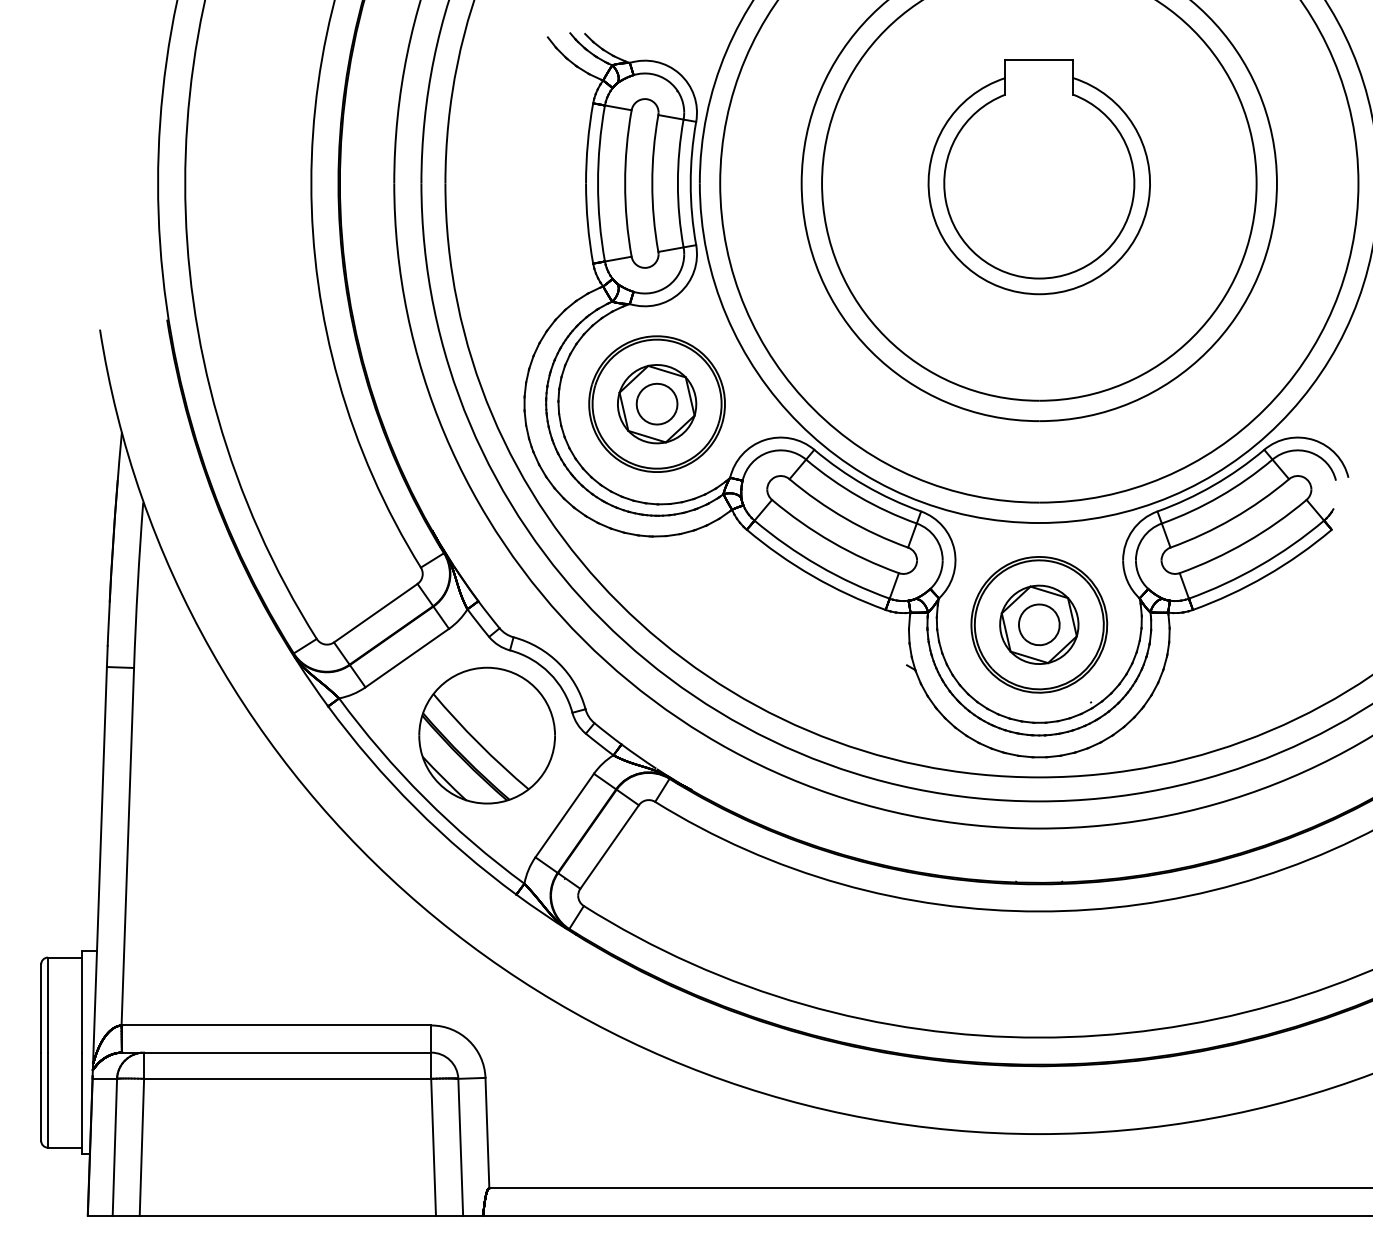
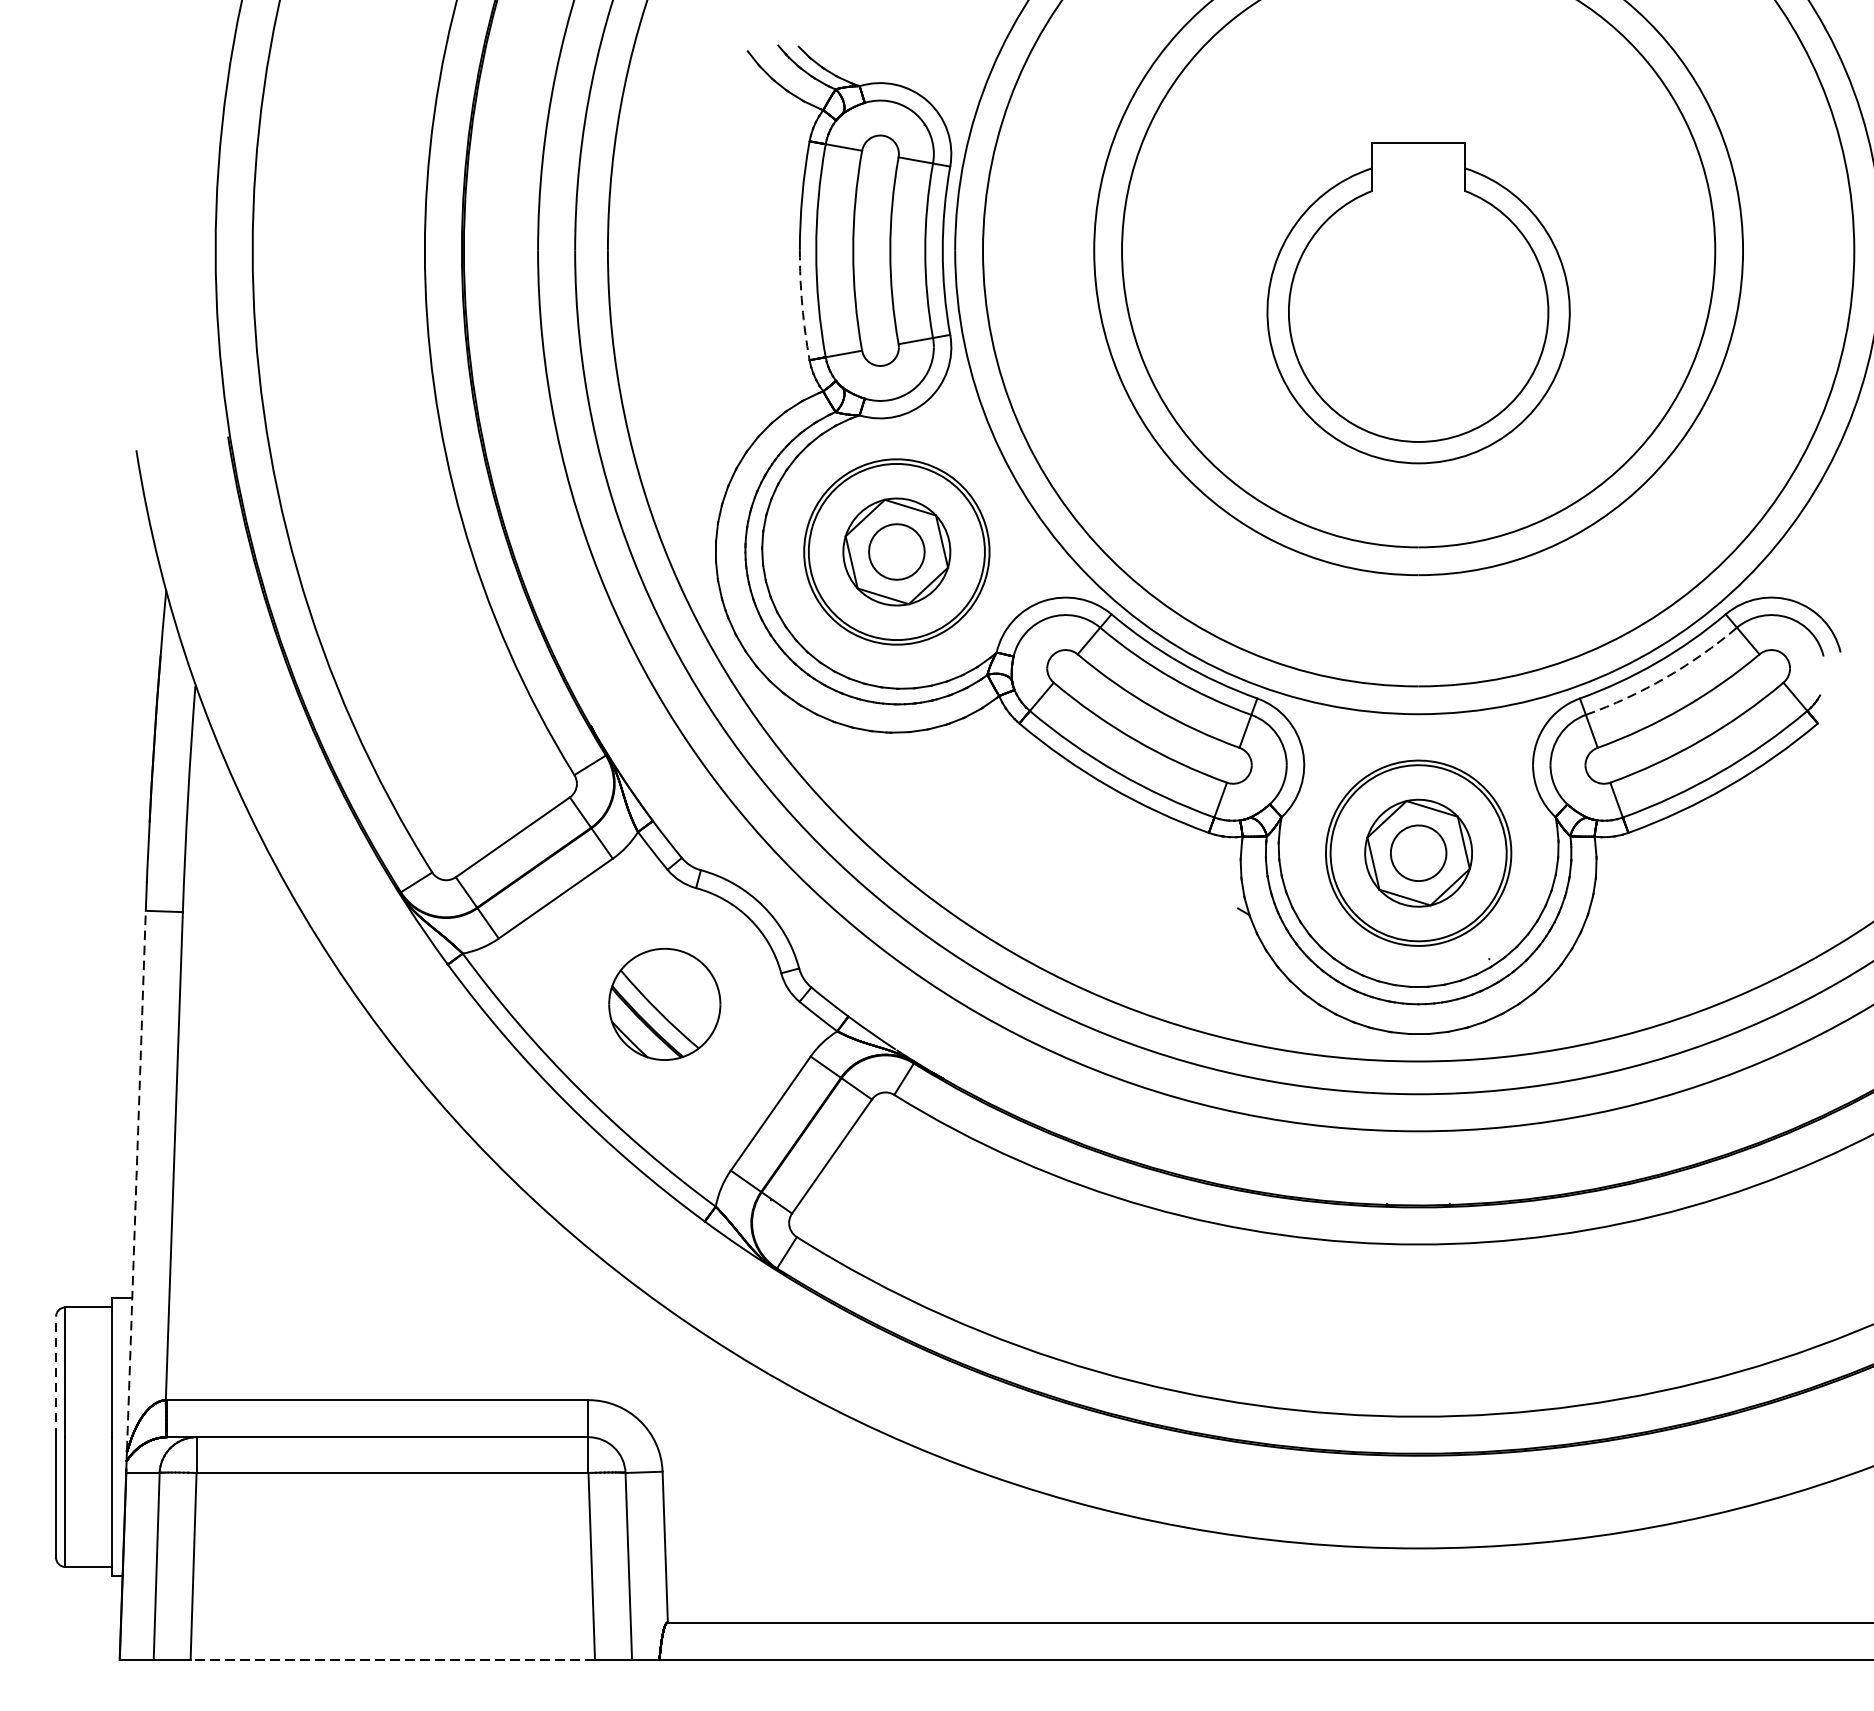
part: (1038, 177) -> (1417, 303), moved
arc: (587, 223) -> (801, 305), solid -> dashed
arc: (1220, 496) -> (1665, 678), solid -> dashed
part: (486, 735) -> (663, 1004), size x0.6
line: (100, 864) -> (137, 1180), solid -> dashed
line: (41, 1008) -> (56, 1376), solid -> dashed
line: (287, 1215) -> (392, 1659), solid -> dashed

